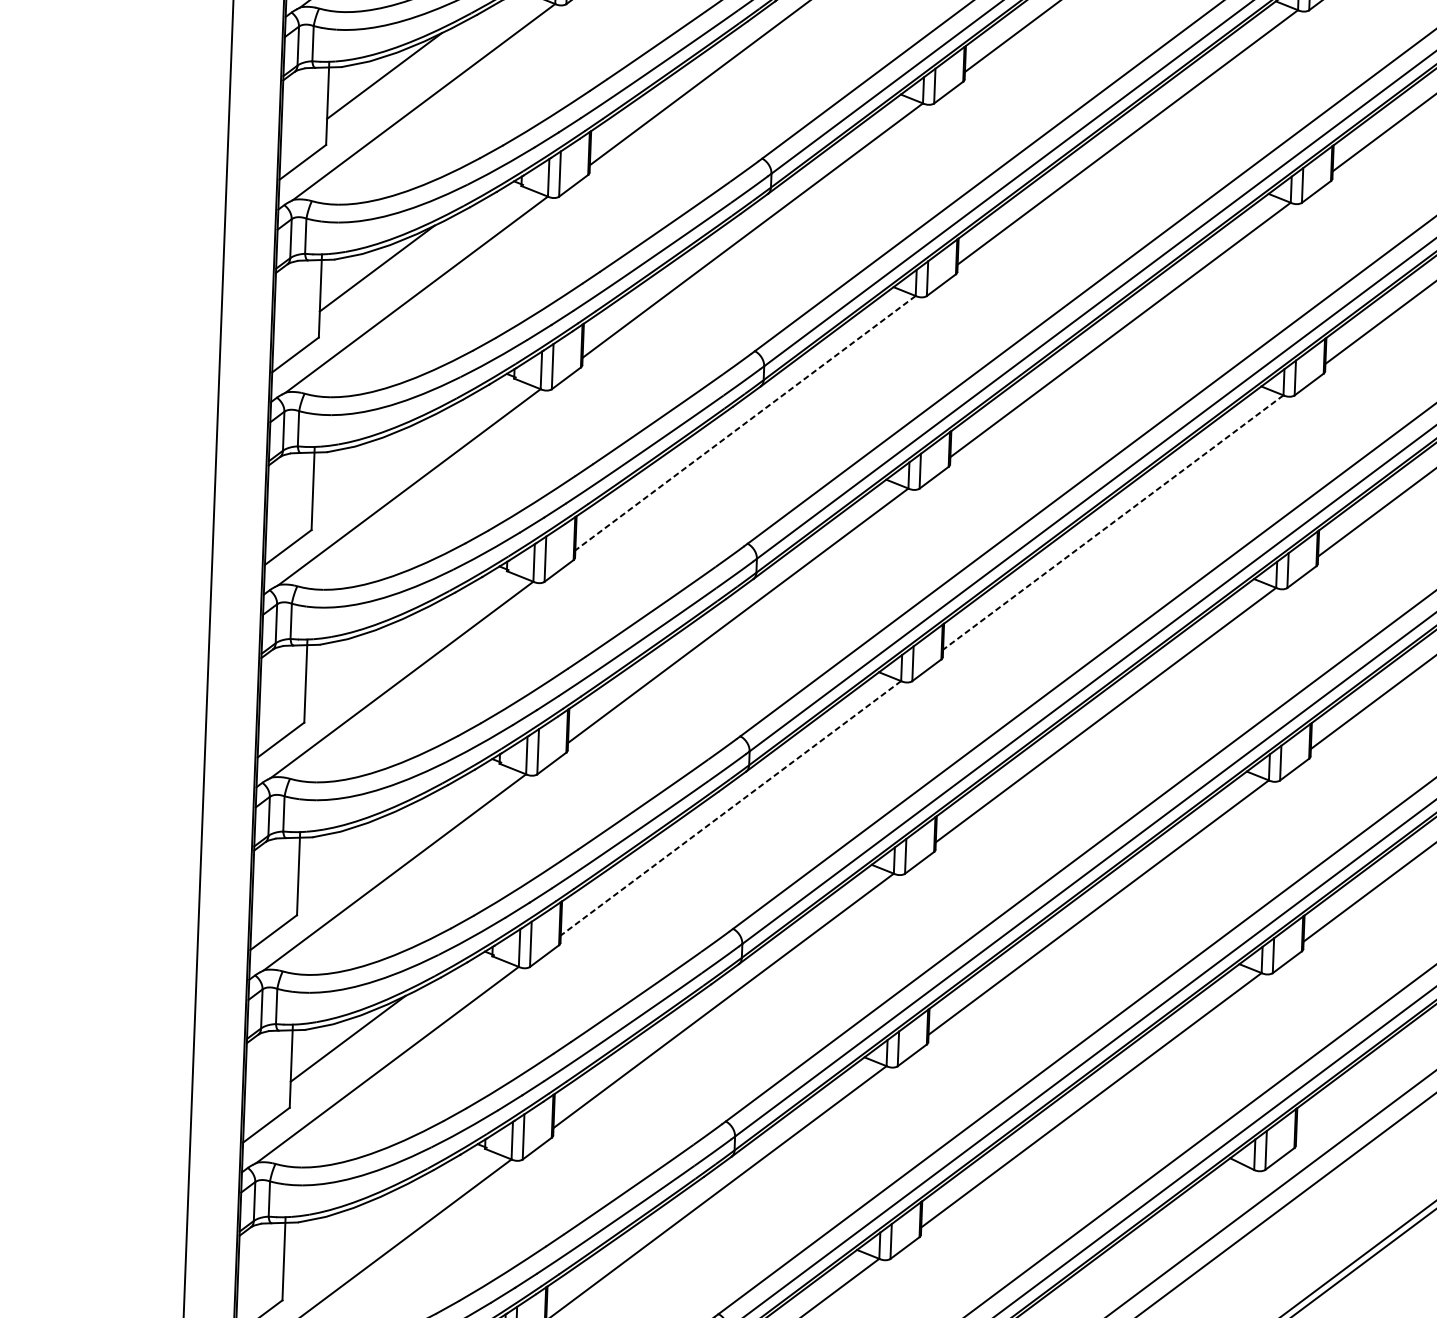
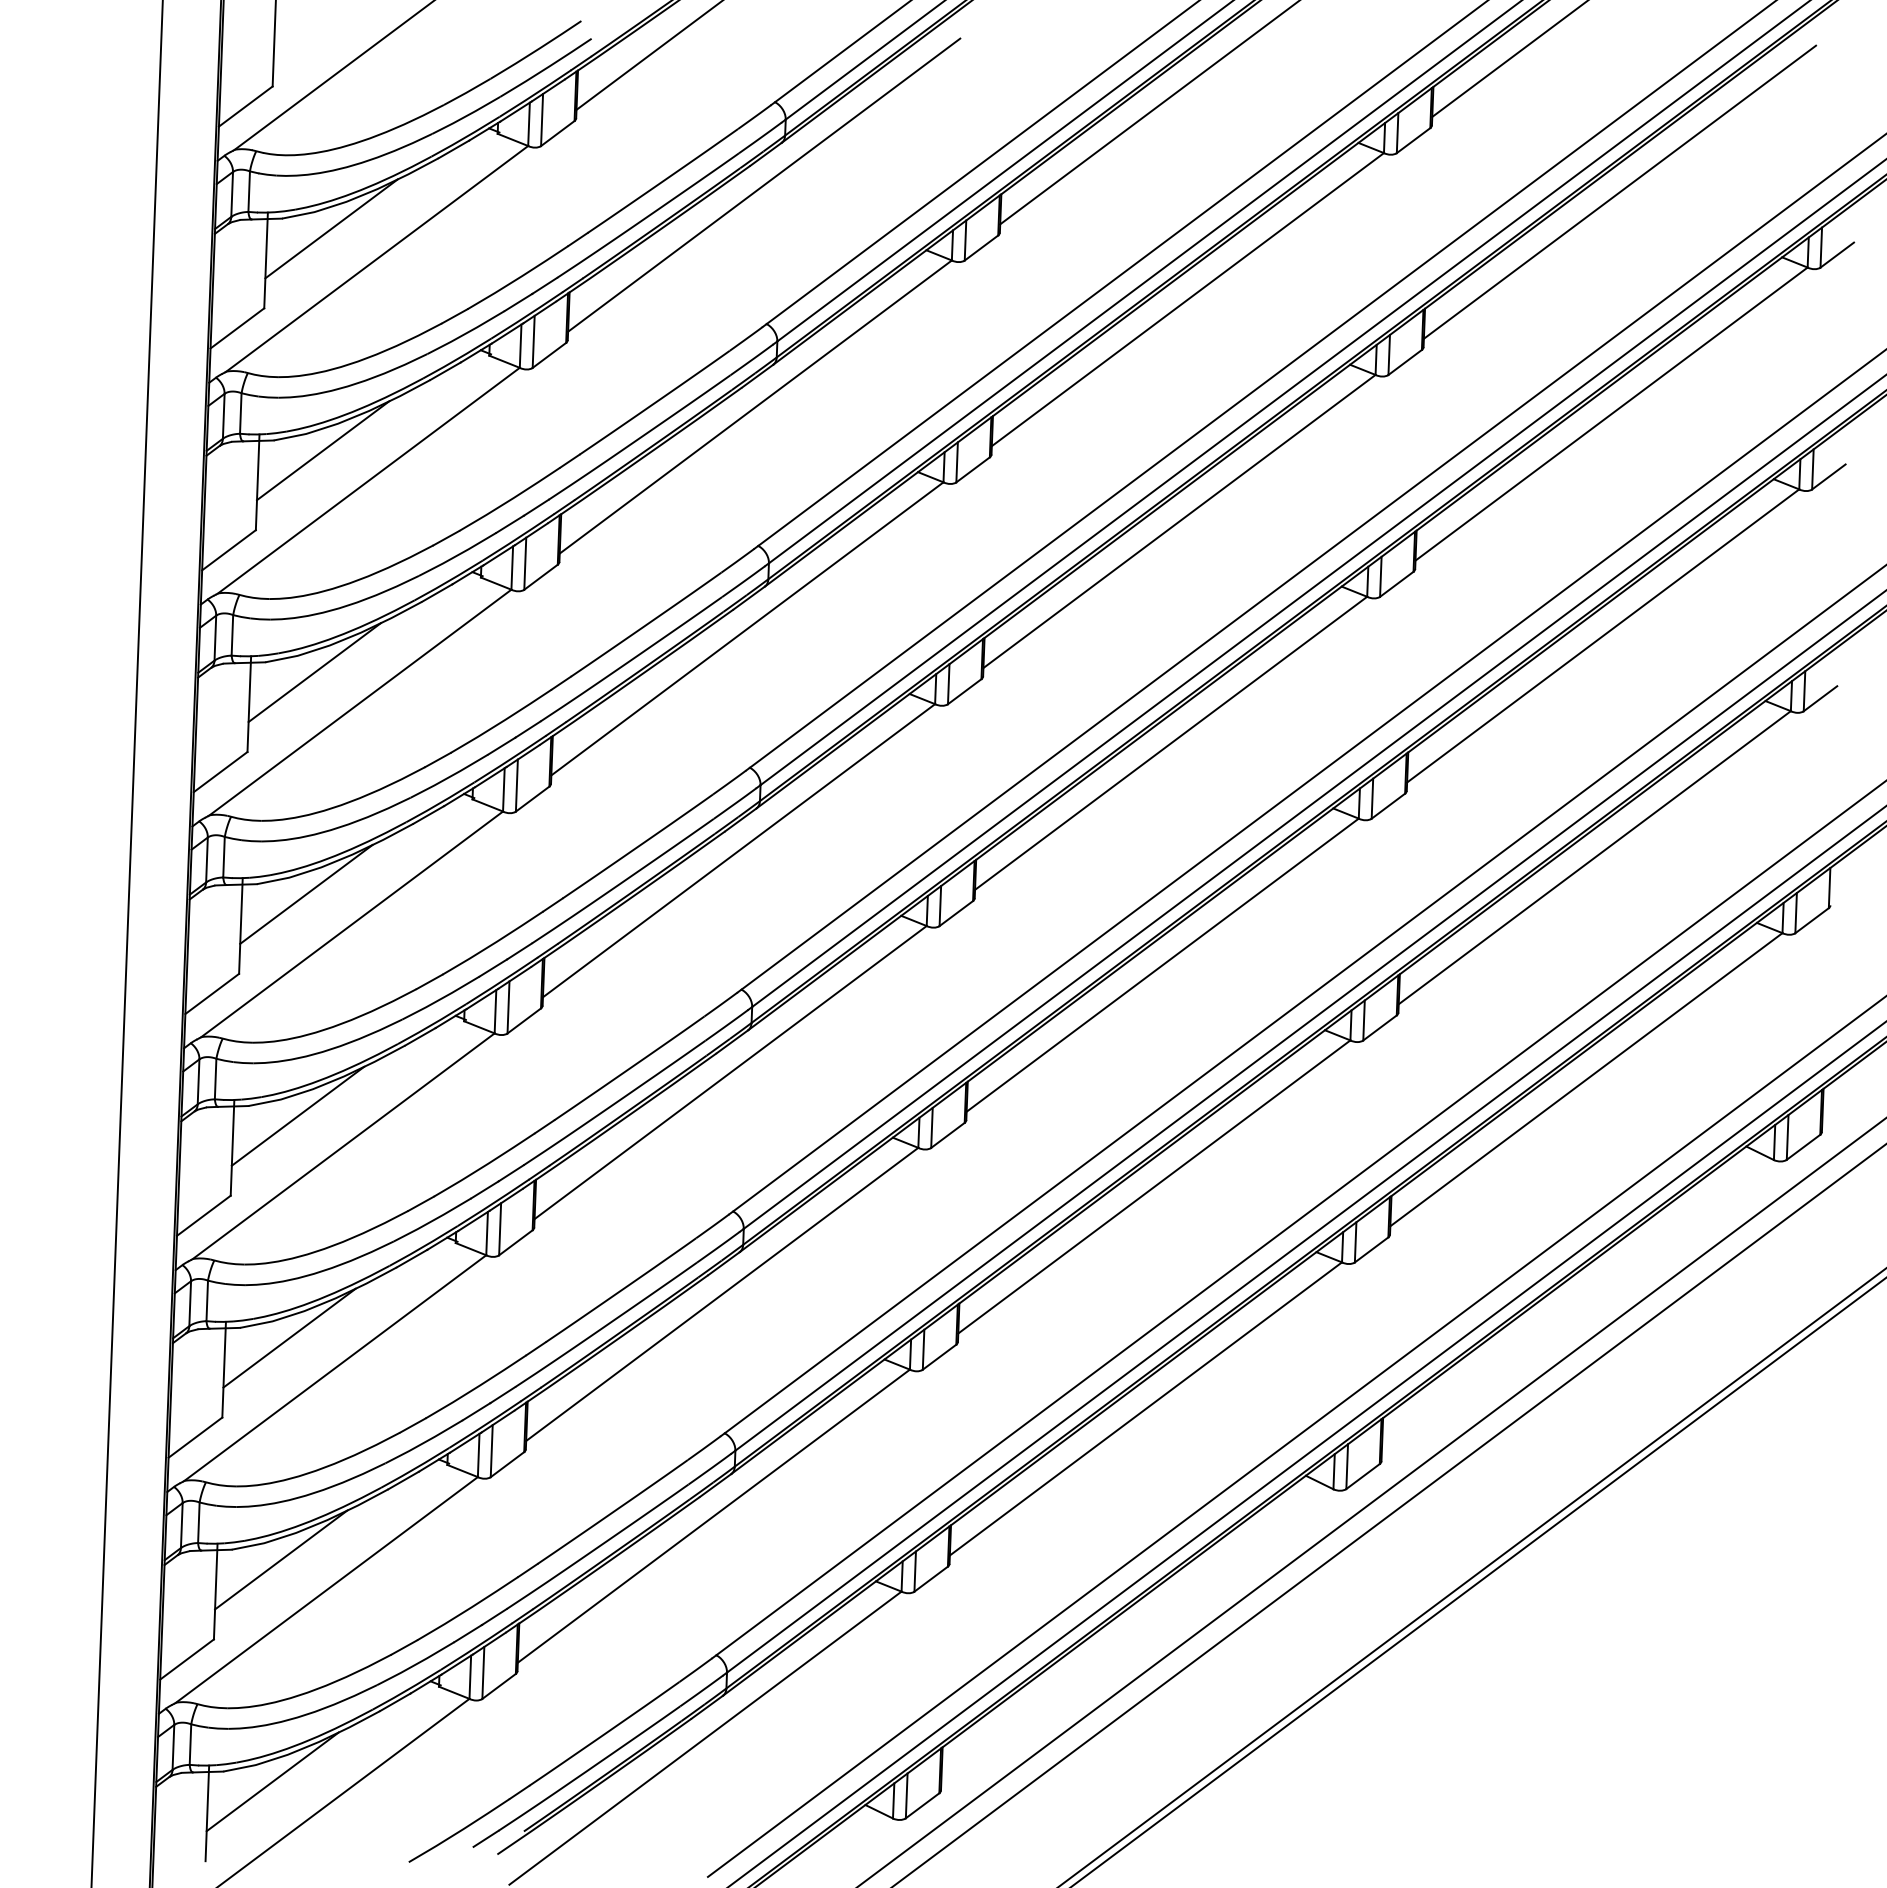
line: (745, 422) -> (747, 628), dashed -> solid
line: (369, 461) -> (314, 672), added
line: (1113, 522) -> (1171, 743), dashed -> solid
line: (362, 653) -> (306, 894), added
line: (730, 808) -> (730, 1072), dashed -> solid
line: (354, 845) -> (297, 1115), added
line: (341, 1230) -> (281, 1559), added

